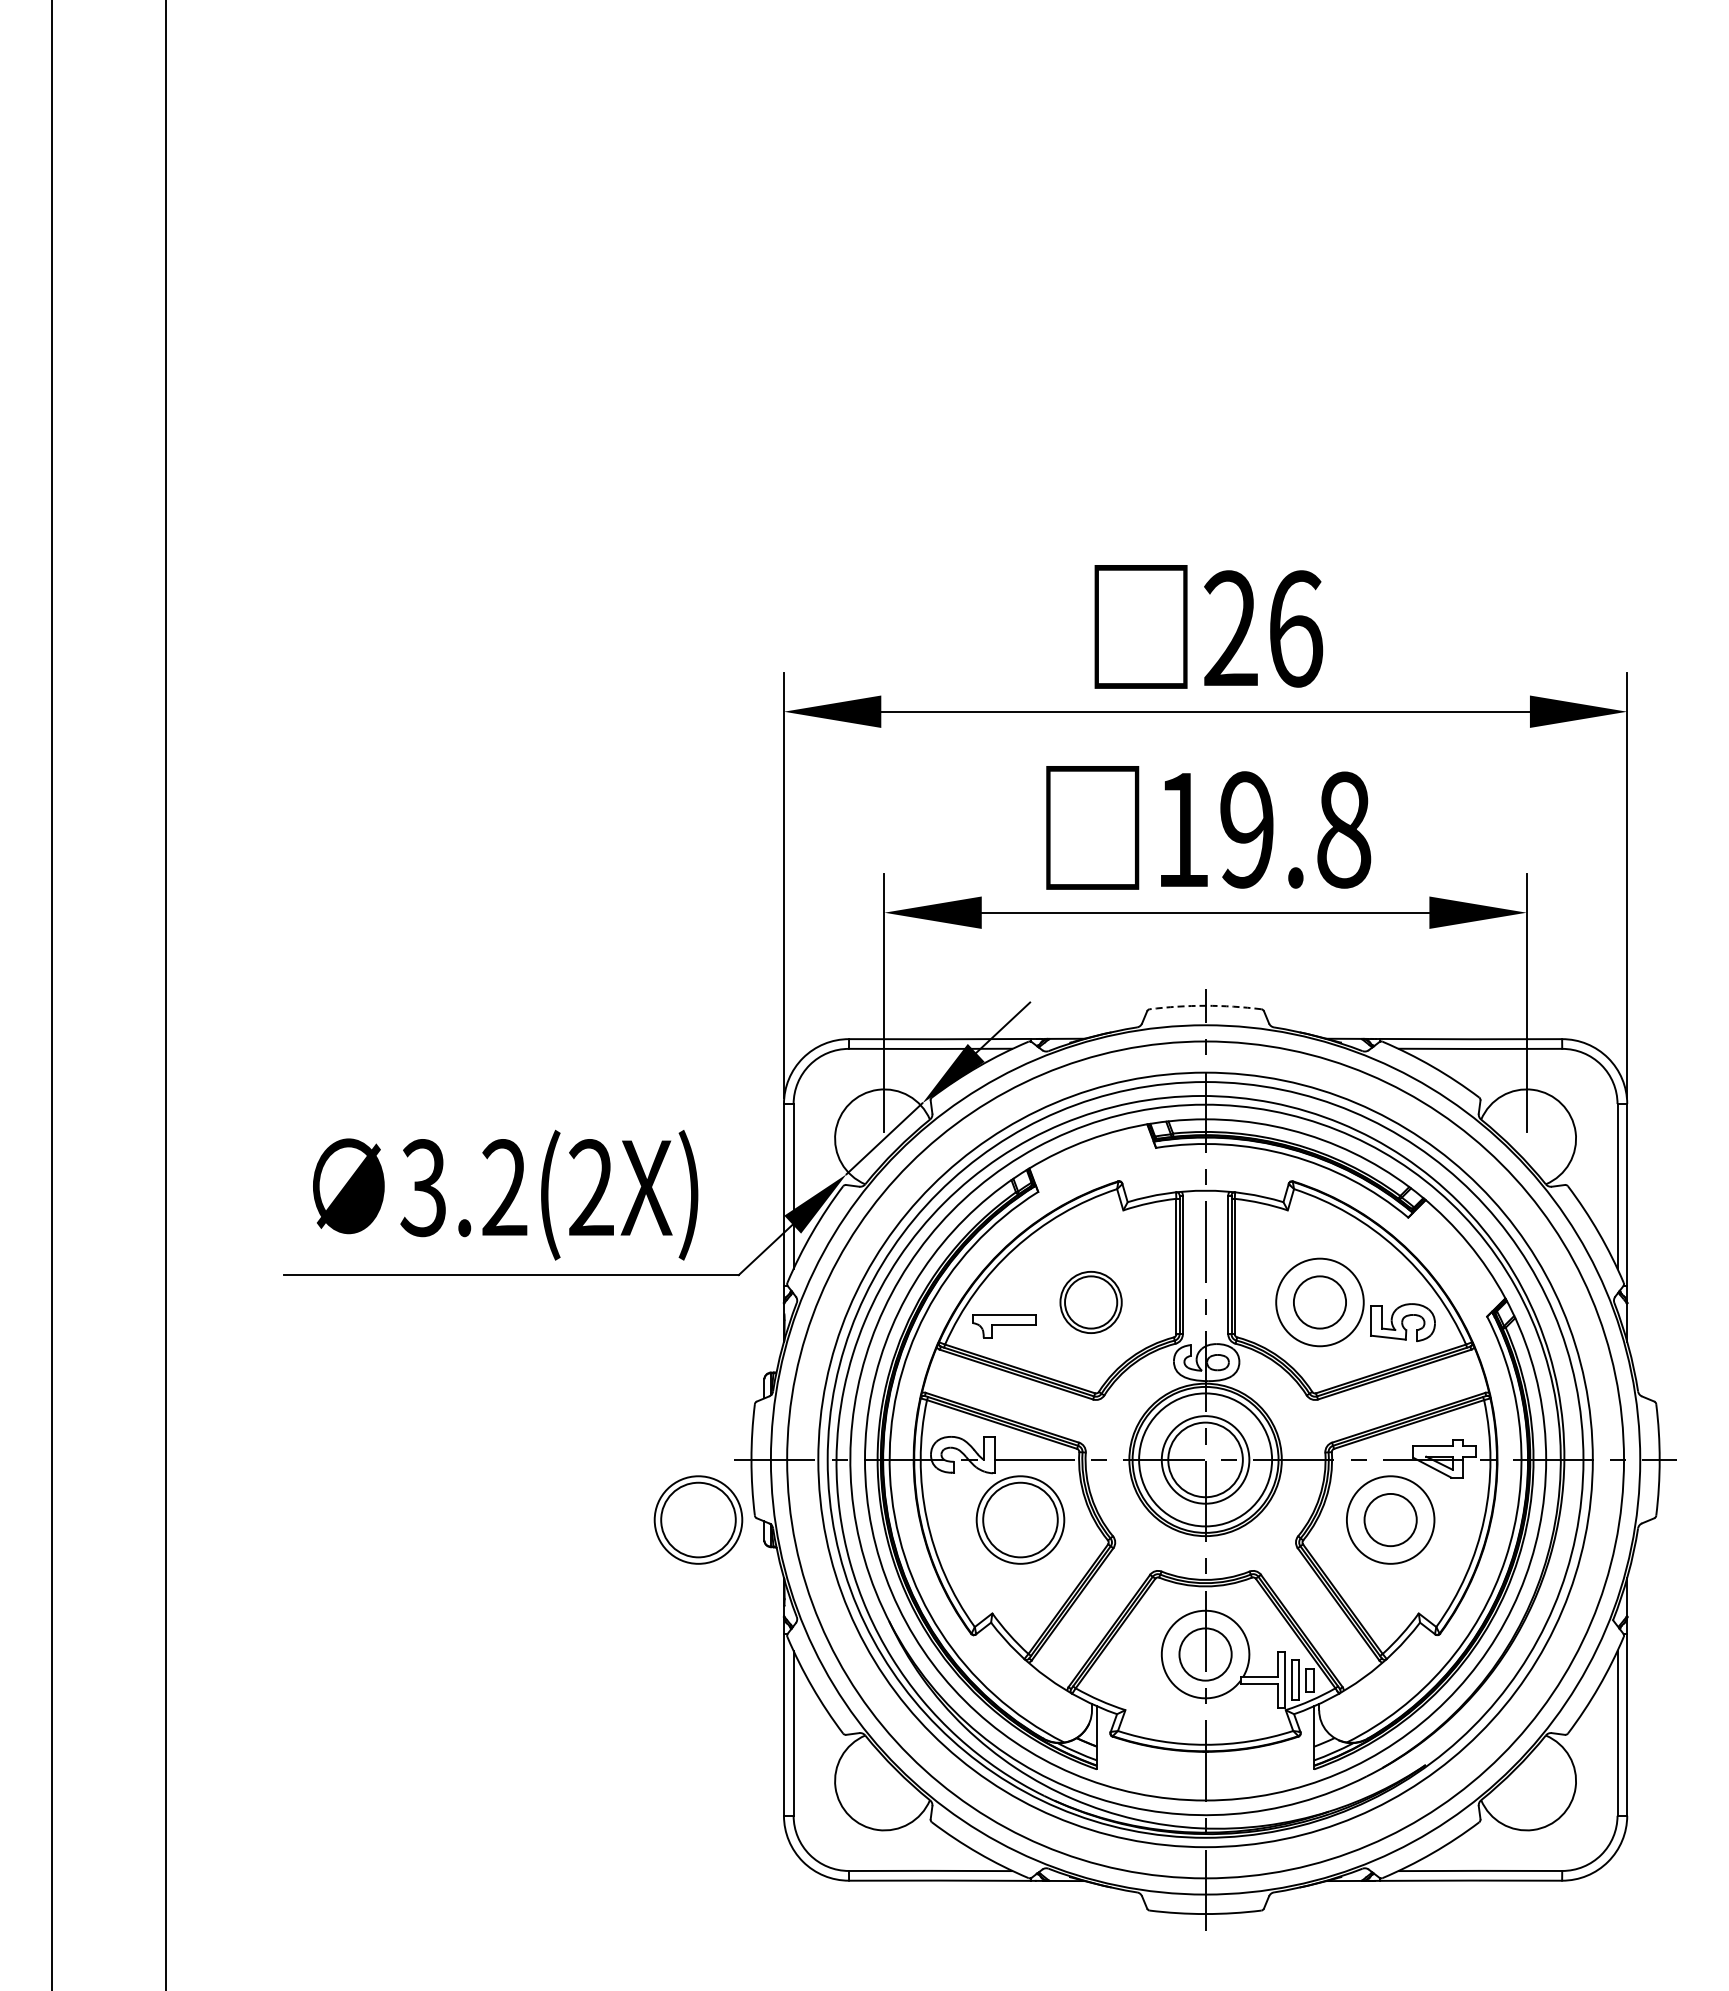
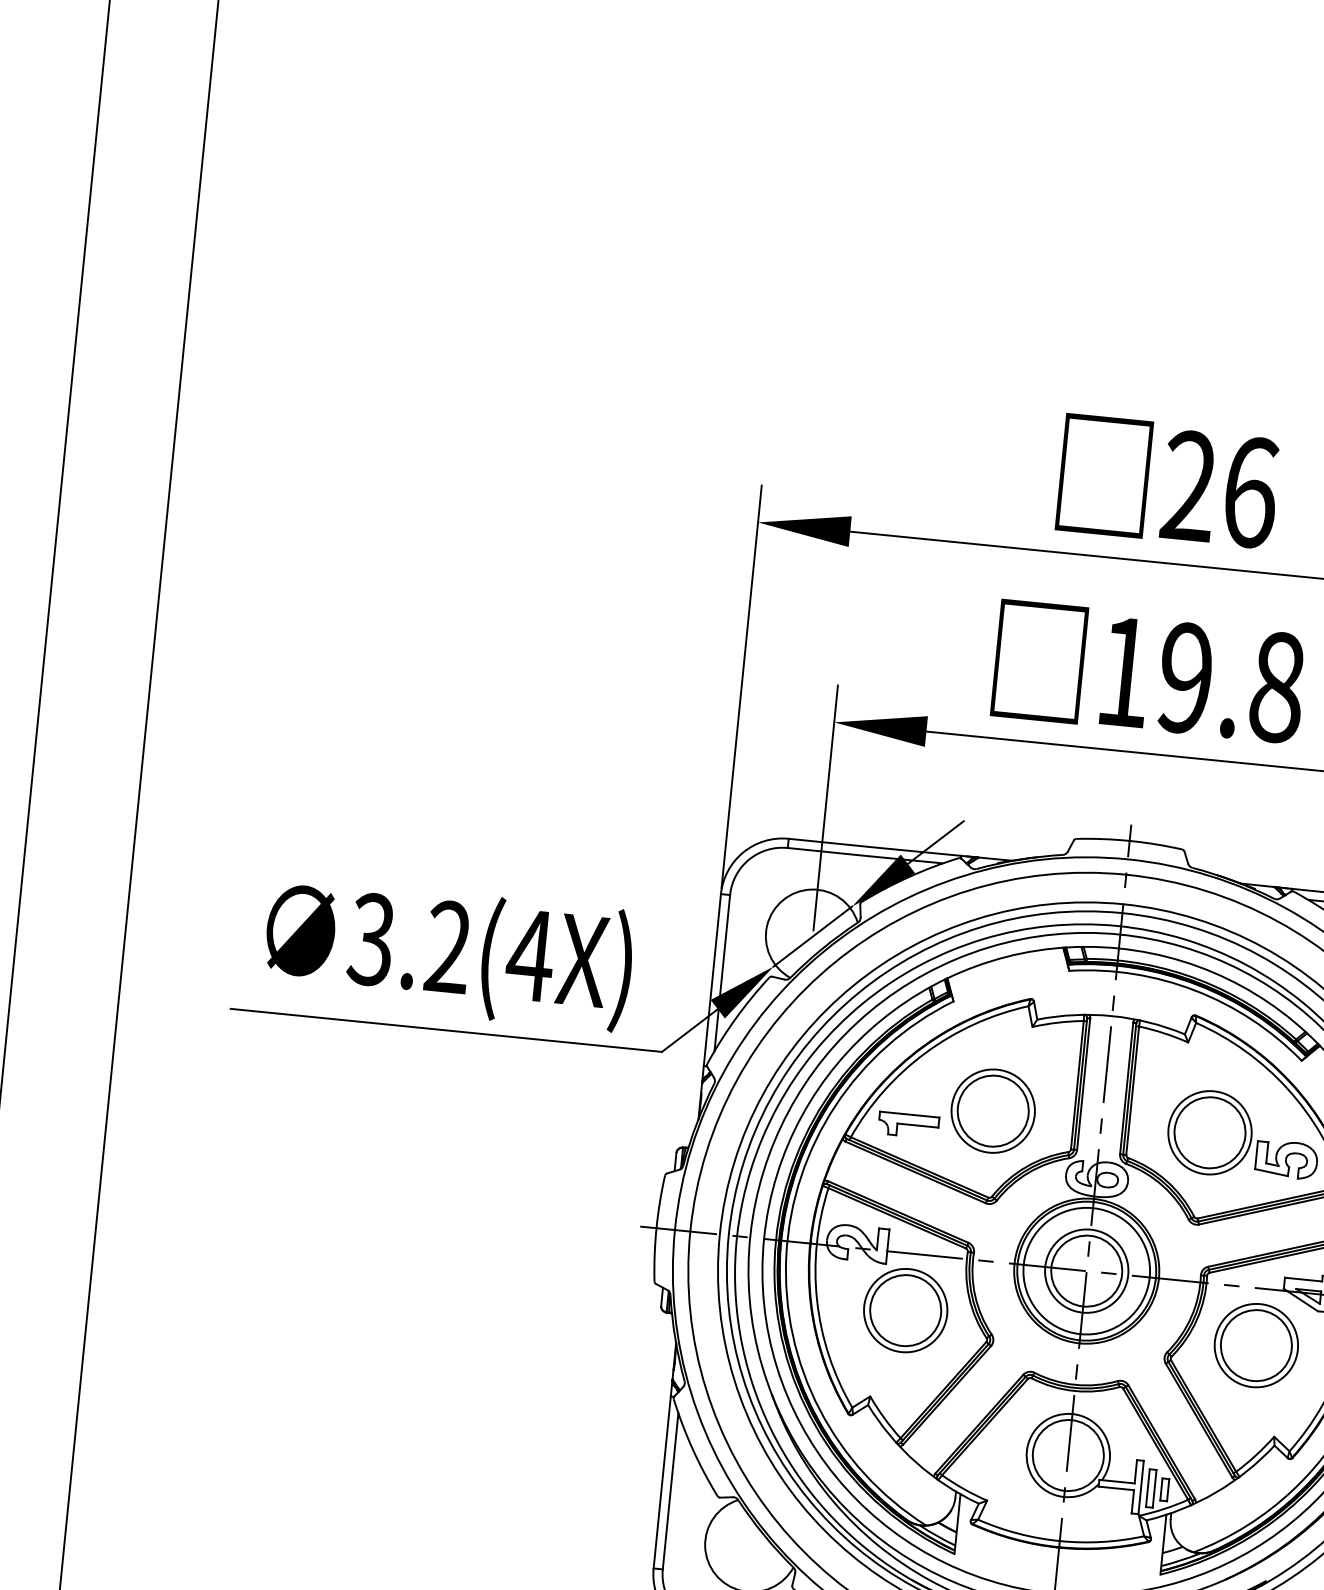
arc: (1205, 1005) -> (1129, 840), dashed -> solid
text: (590, 1187) -> (529, 954), 3.2(2X) -> 3.2(4X)
part: (1090, 1302) -> (992, 1111), size x1.43
circle: (1319, 1302) -> (1209, 1132), size x1.43
part: (698, 1519) -> (600, 1279), removed
circle: (1390, 1519) -> (1256, 1345), size x1.43
circle: (1205, 1654) -> (1068, 1455), size x1.43

